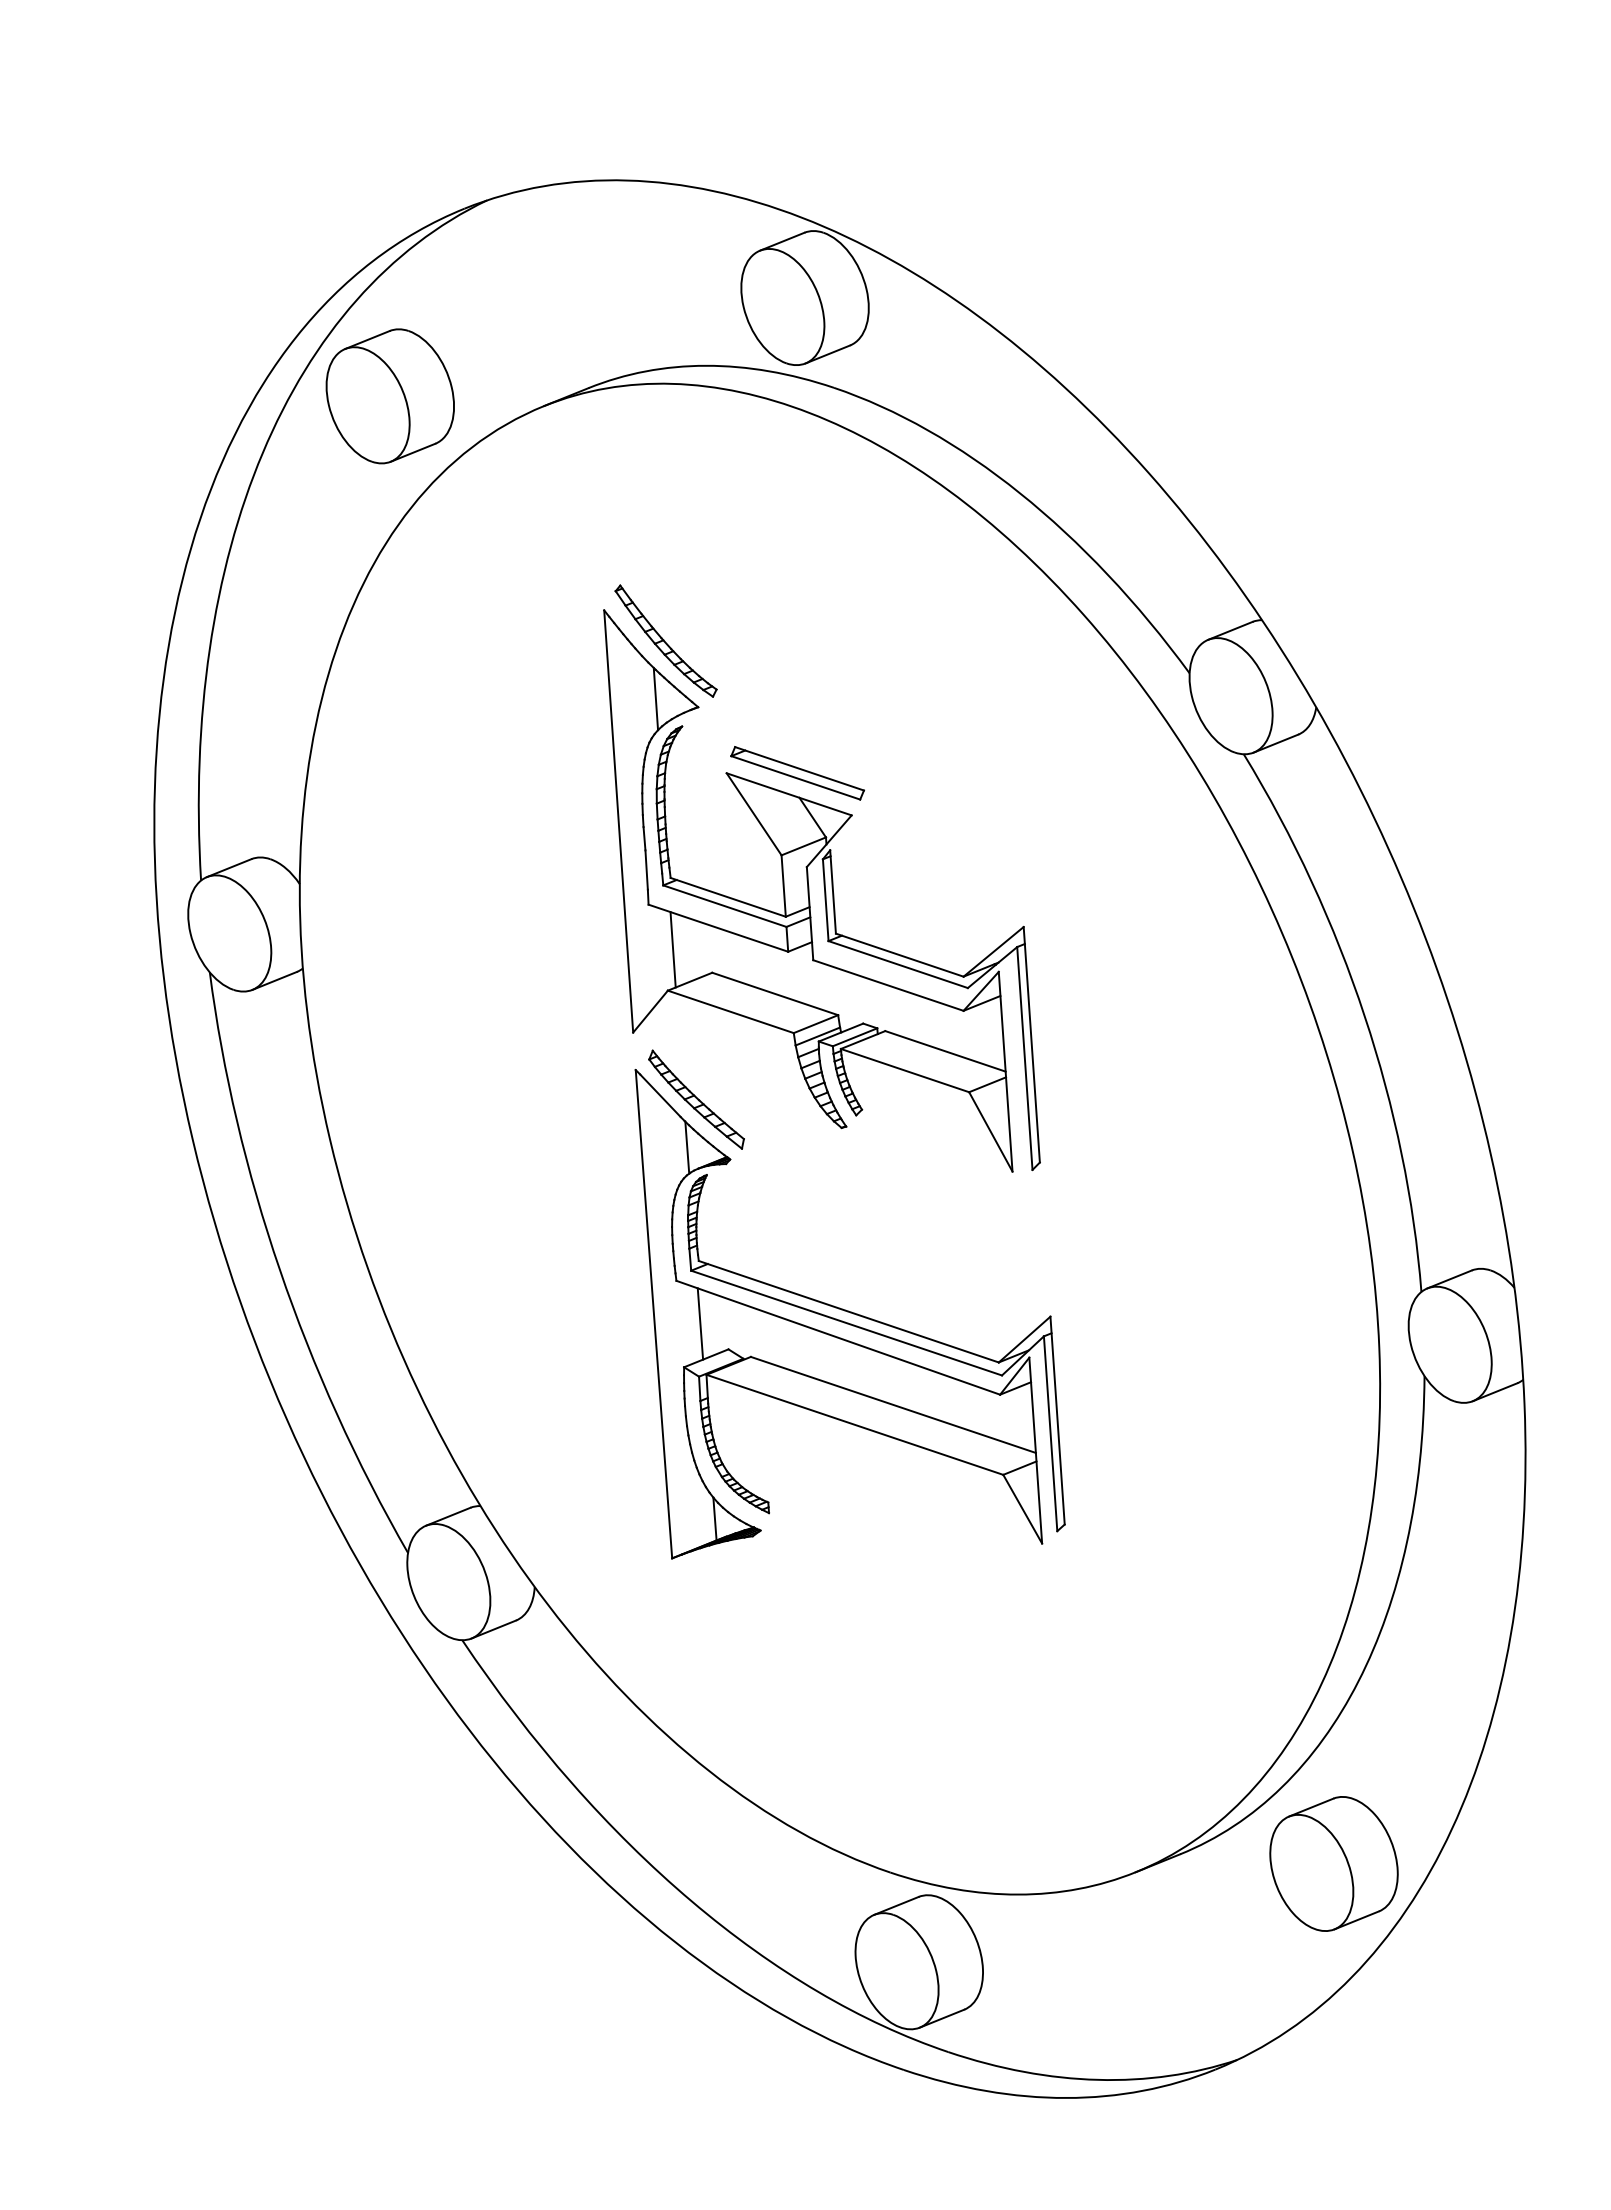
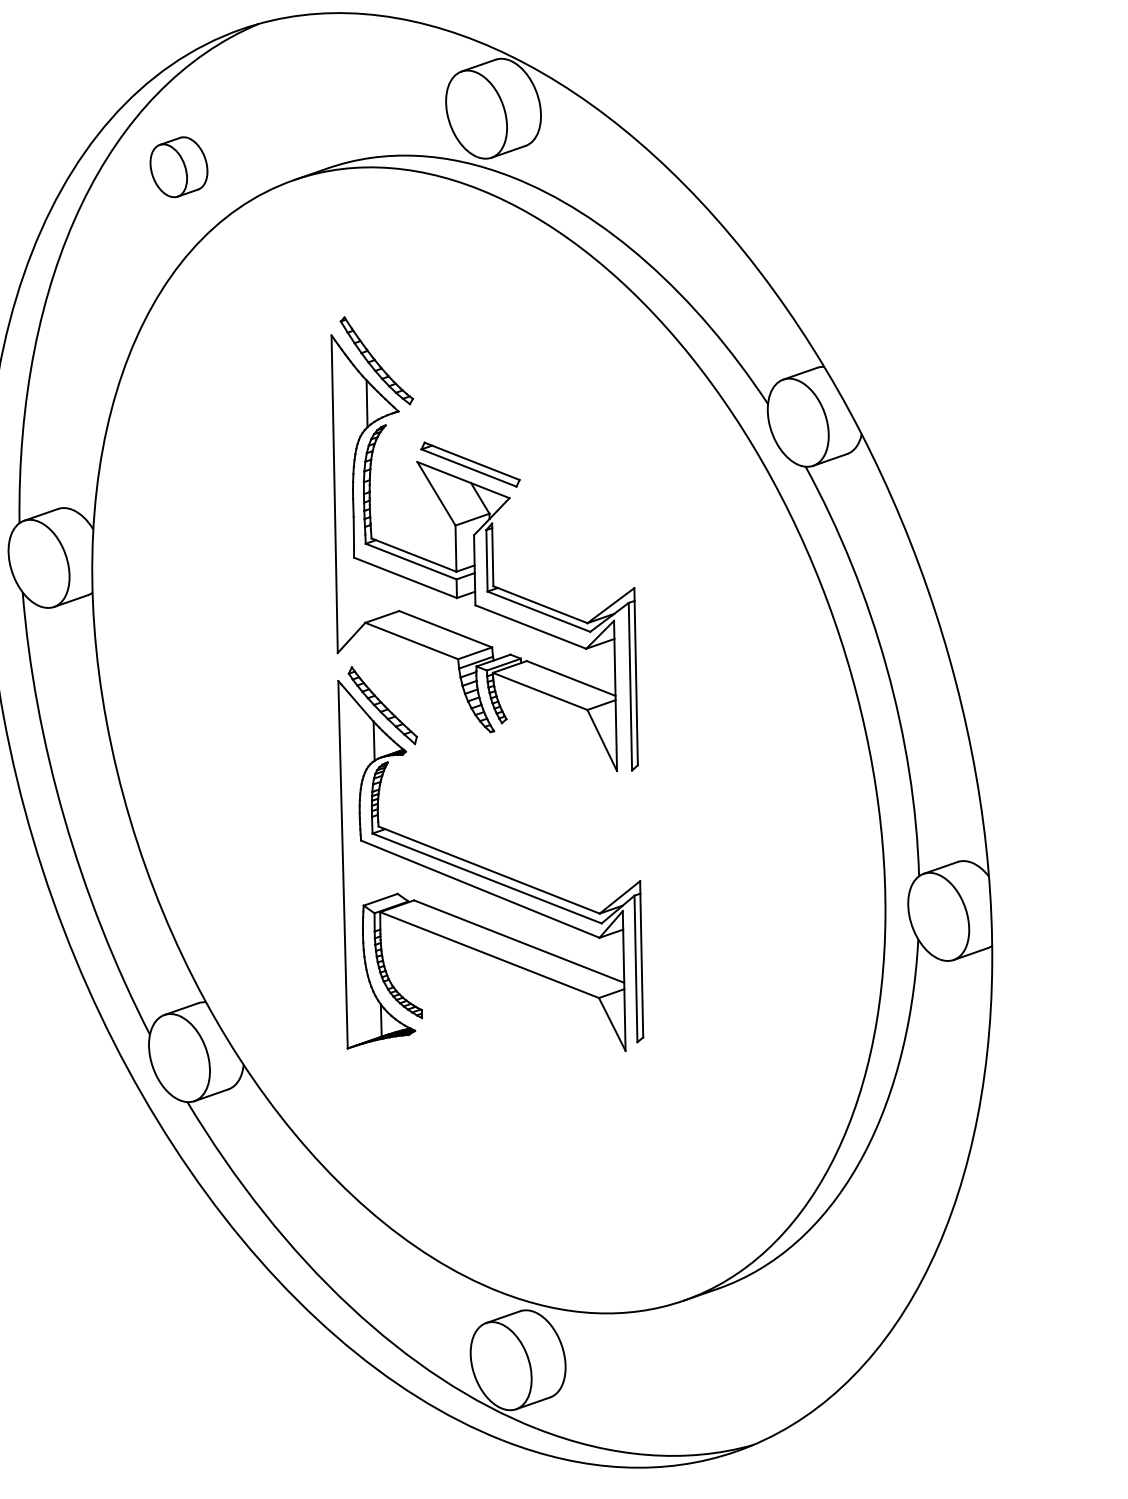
part: (389, 396) -> (178, 167), size x0.6
line: (672, 949) -> (370, 592), removed
line: (700, 1323) -> (377, 873), removed
part: (1333, 1863) -> (832, 1301), removed

